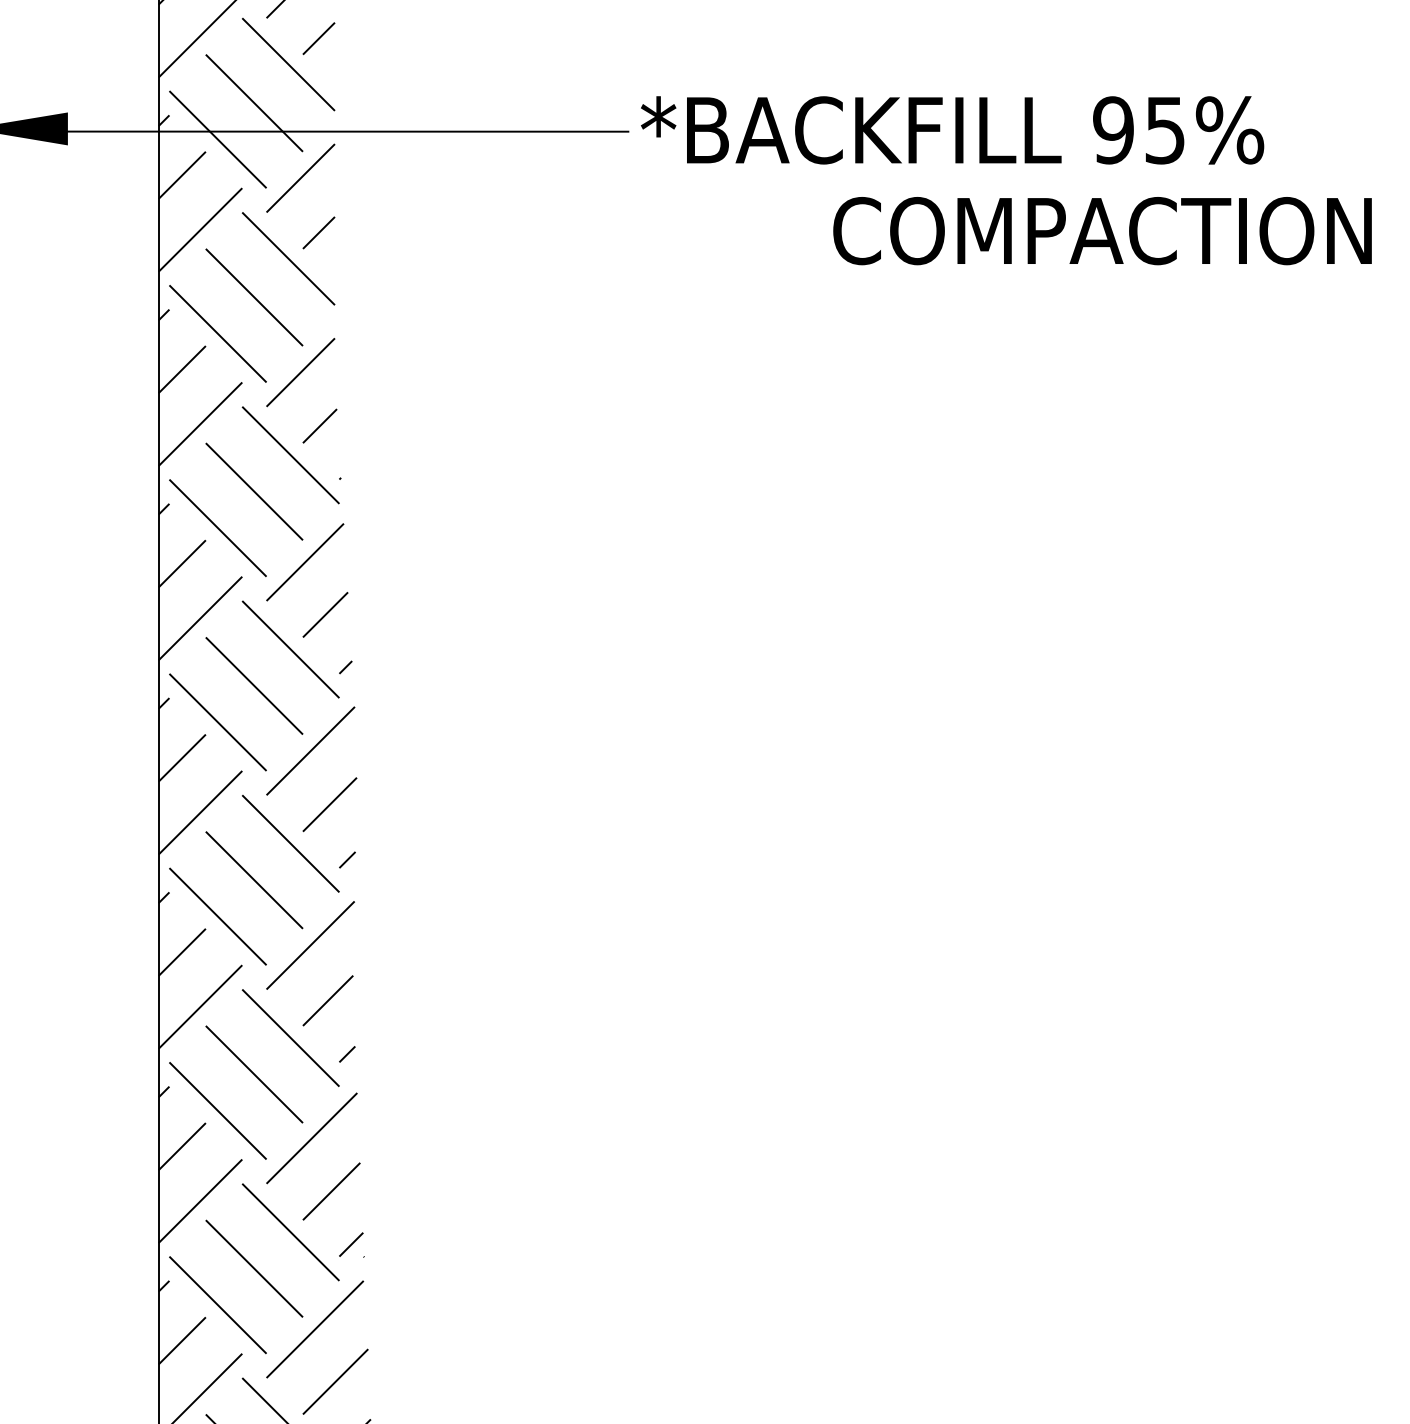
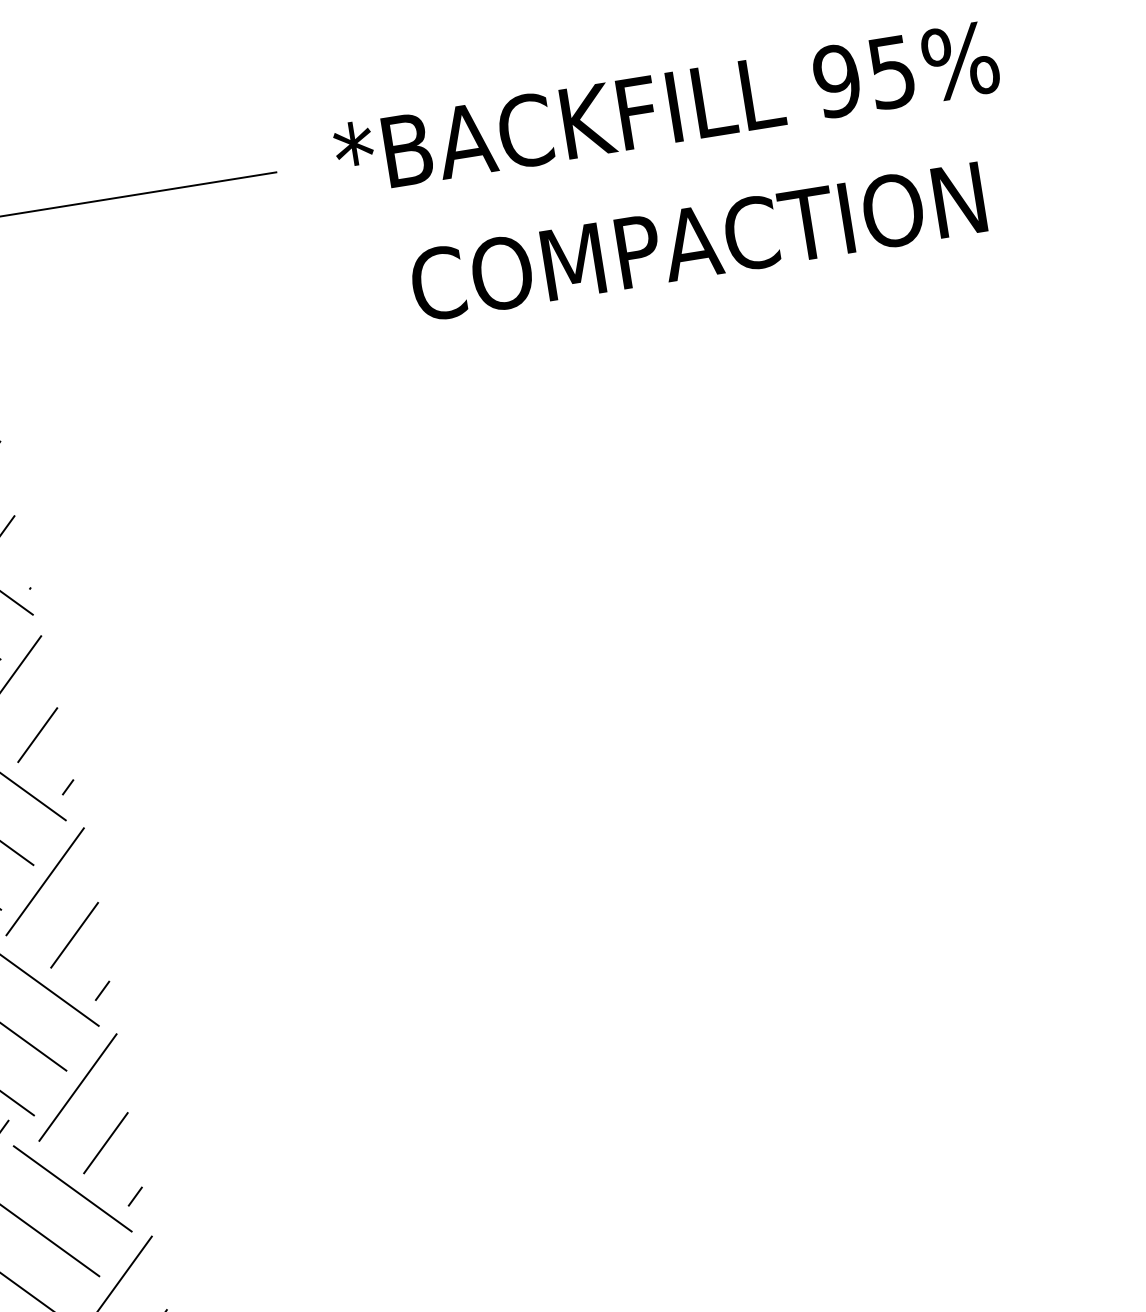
text: (952, 130) -> (666, 108), moved
text: (1102, 231) -> (698, 242), moved

